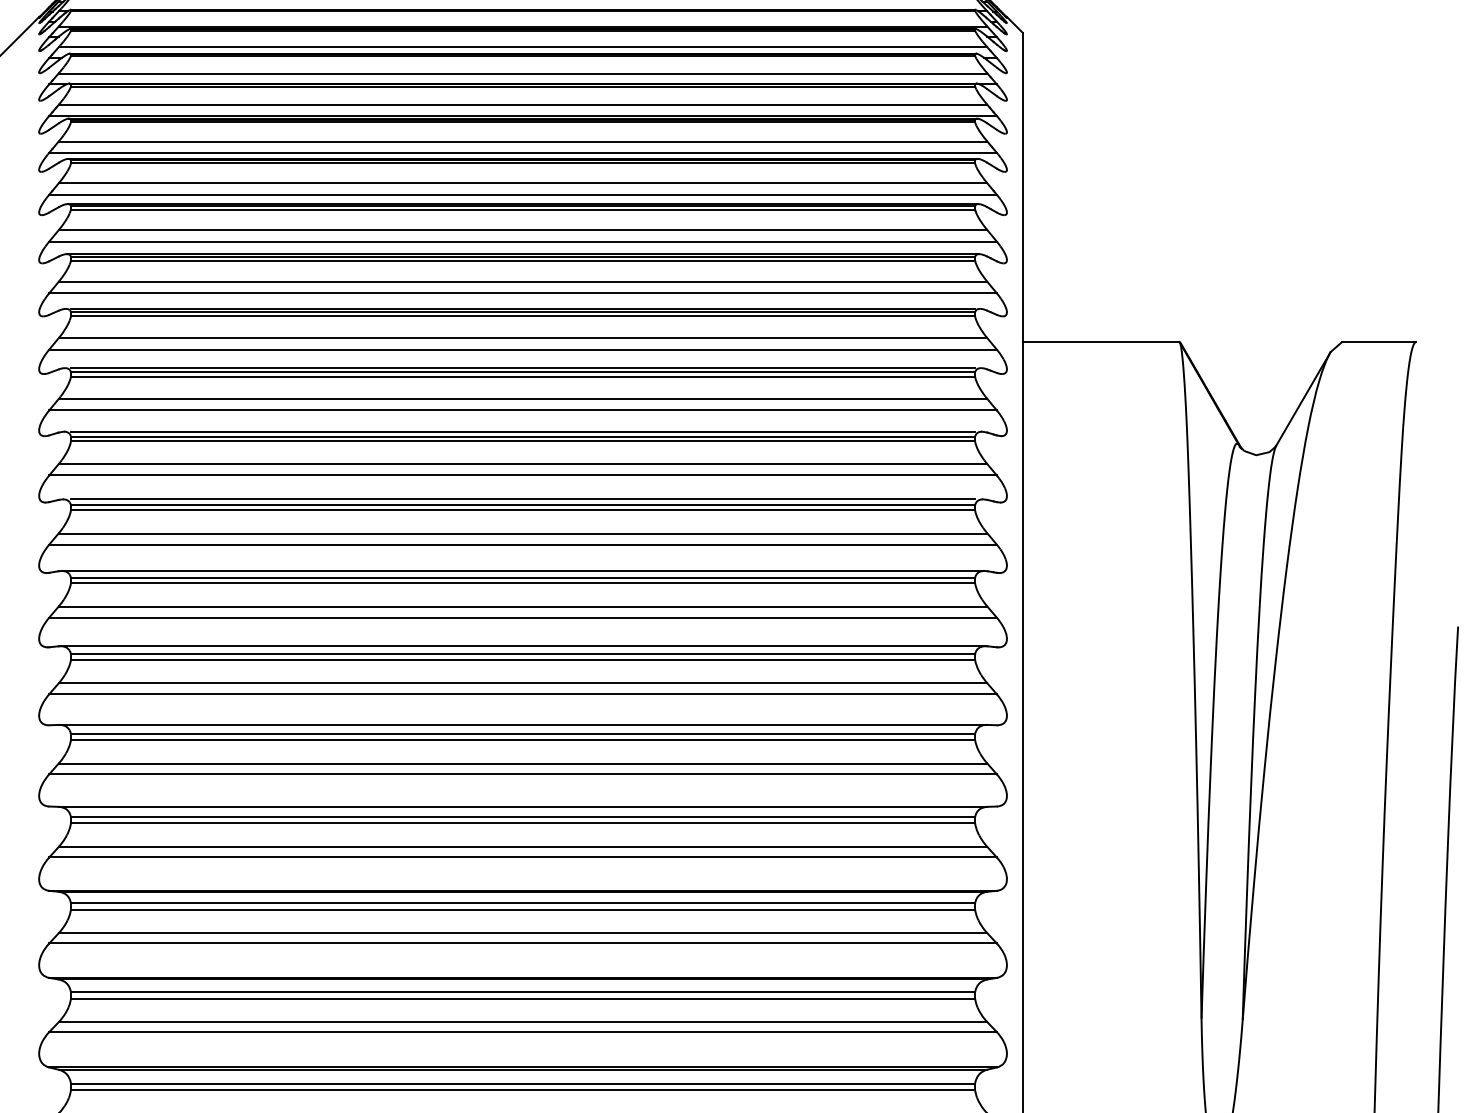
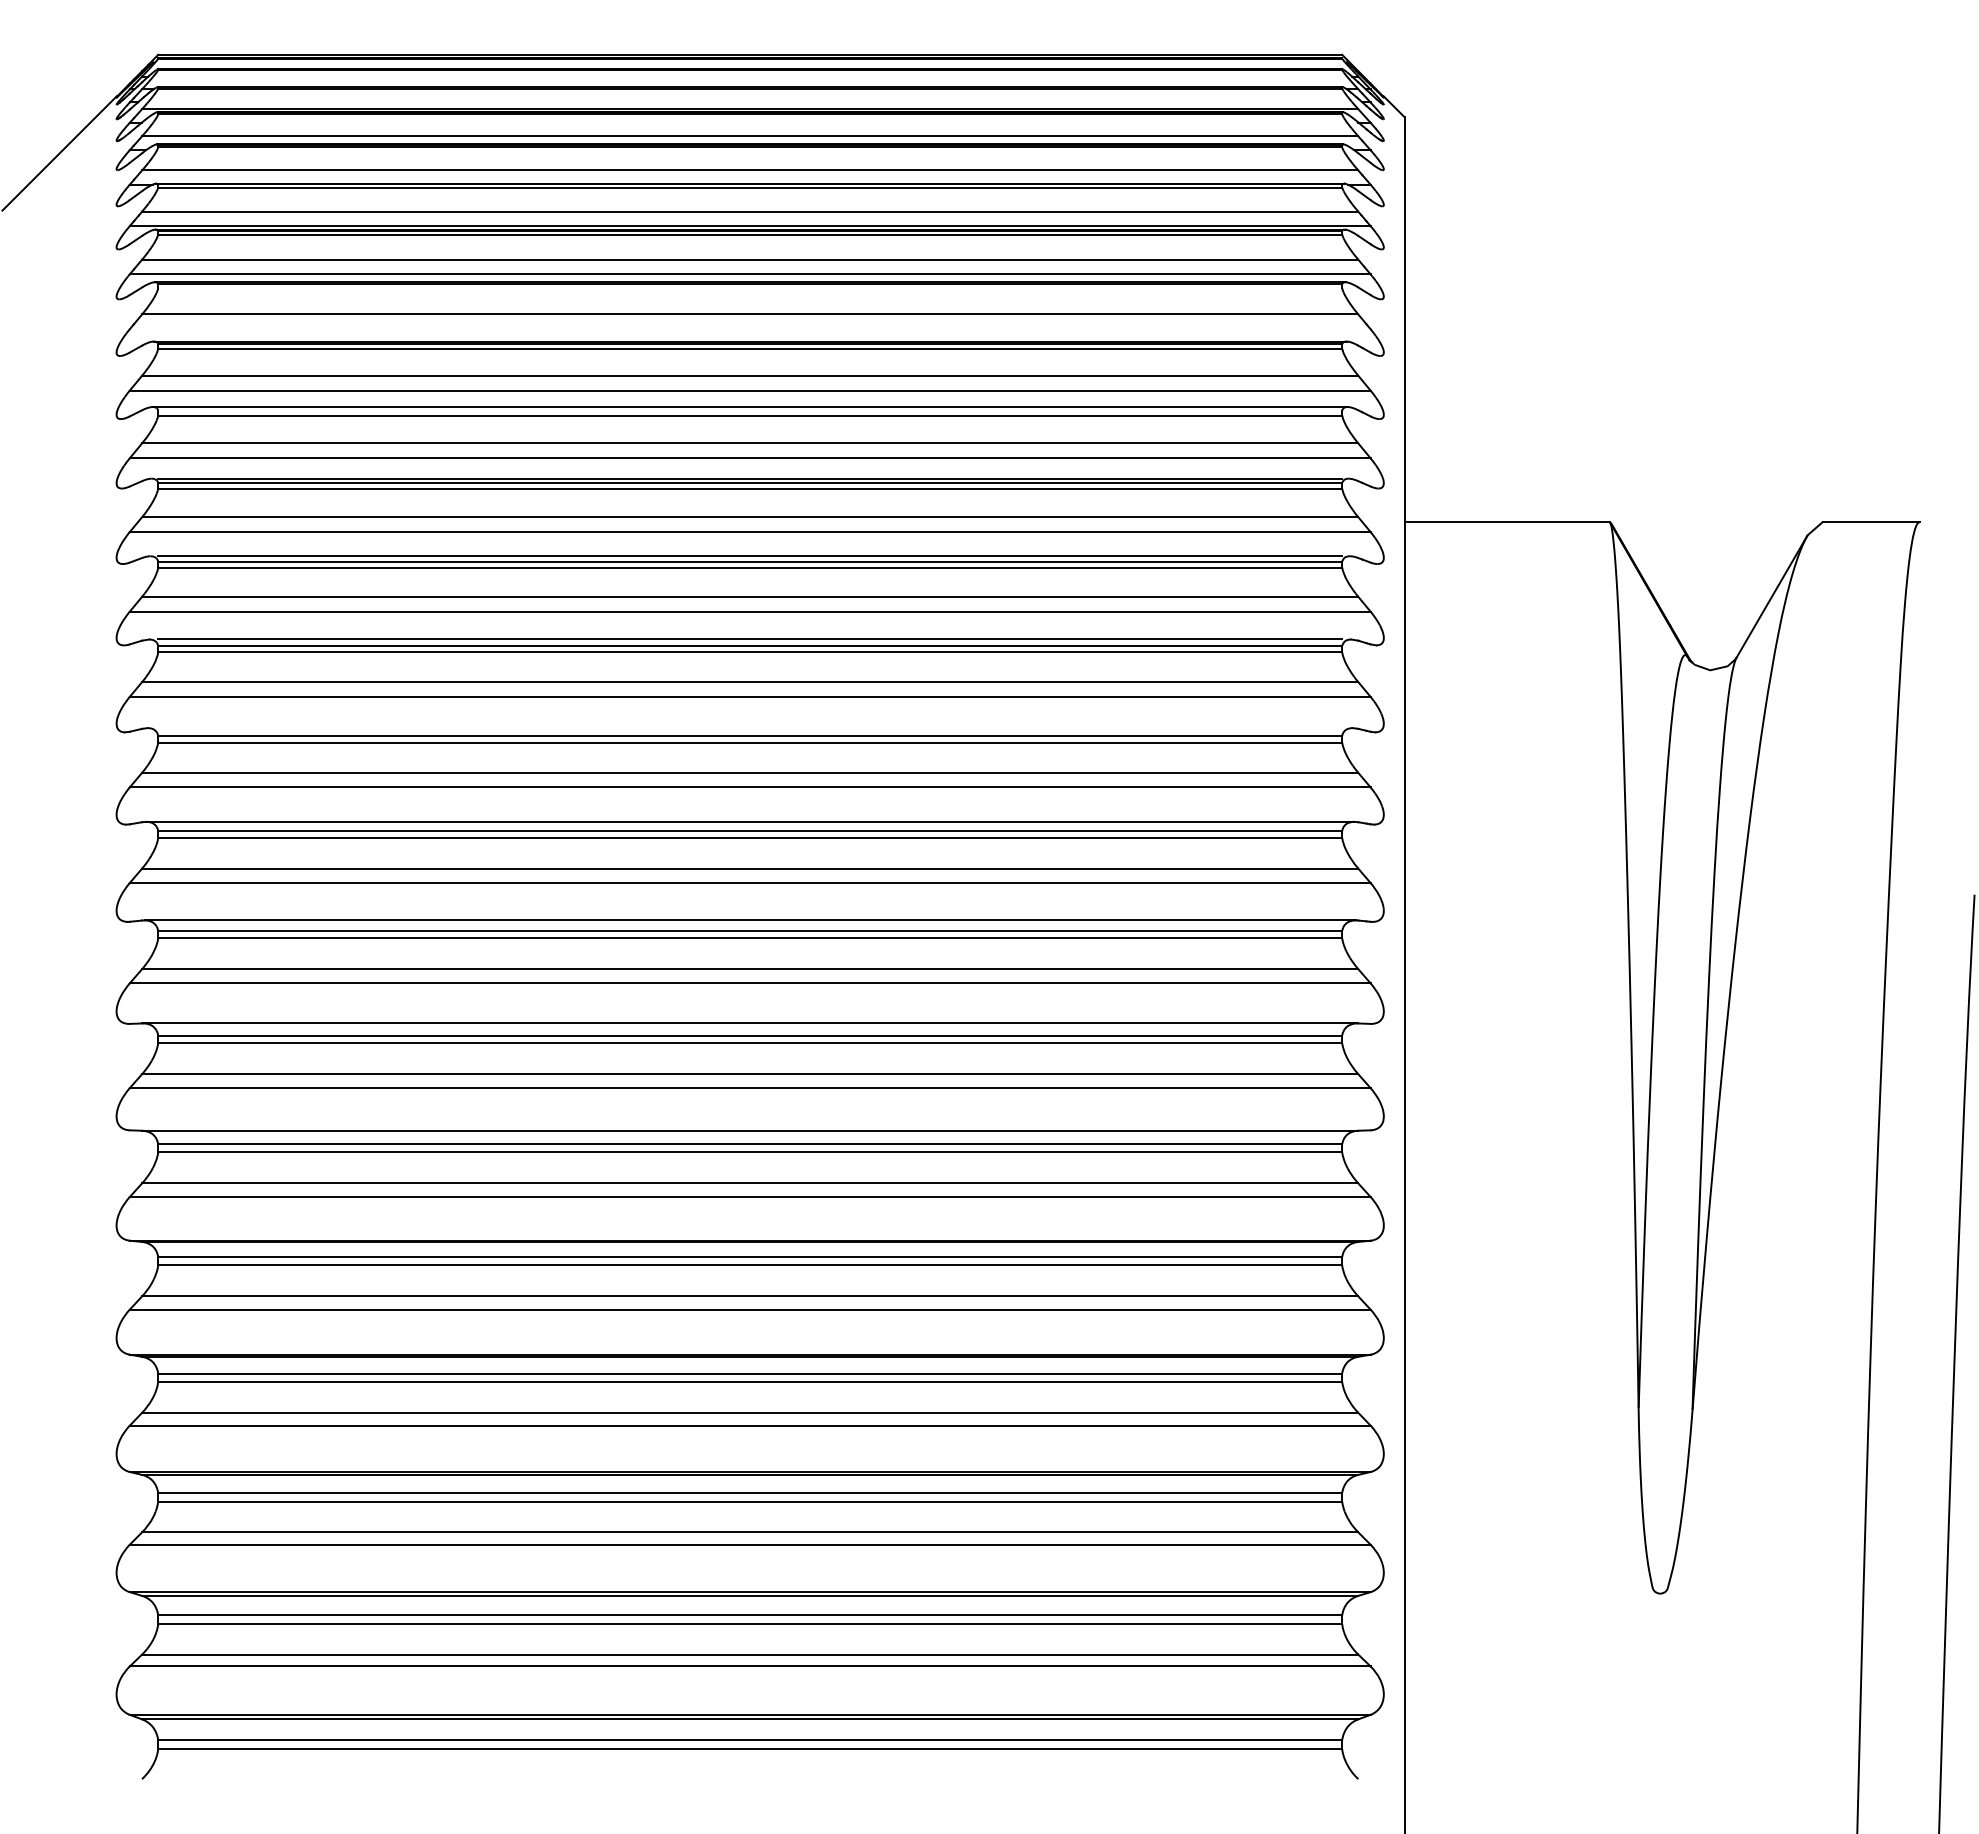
line: (523, 163) -> (750, 288), removed
line: (522, 194) -> (749, 329), removed
line: (523, 256) -> (750, 410), removed
line: (523, 499) -> (750, 728), removed

